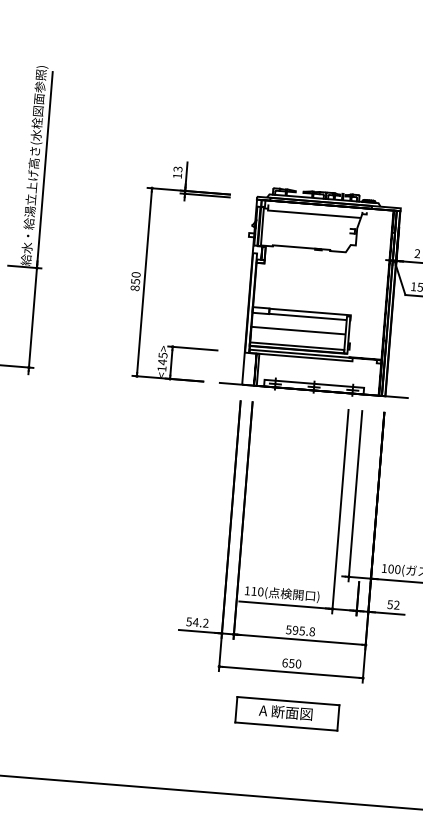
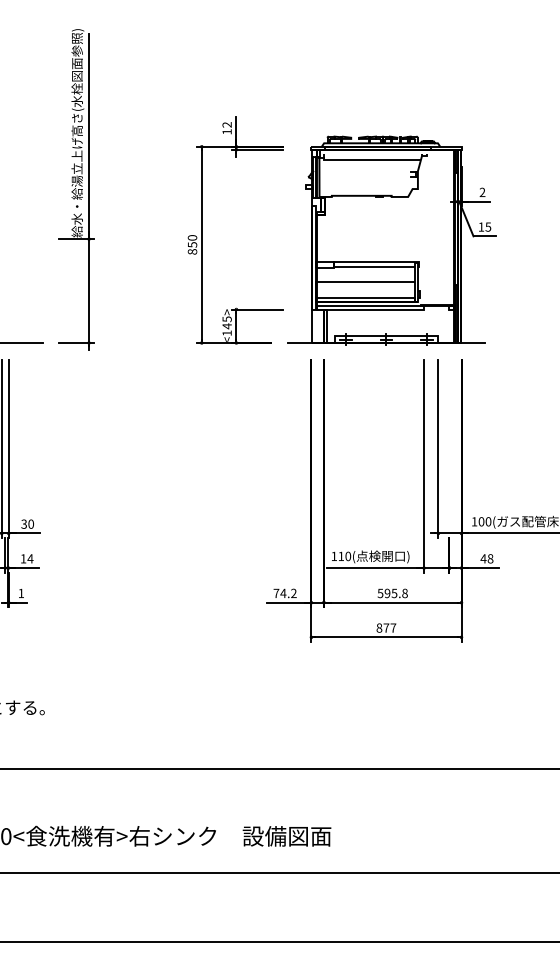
text: (178, 168) -> (227, 124), 13 -> 12
text: (393, 604) -> (486, 558), 52 -> 48
text: (189, 621) -> (276, 593), 54.2 -> 74.2
text: (291, 662) -> (386, 627), 650 -> 877
part: (286, 713) -> (385, 680), removed

